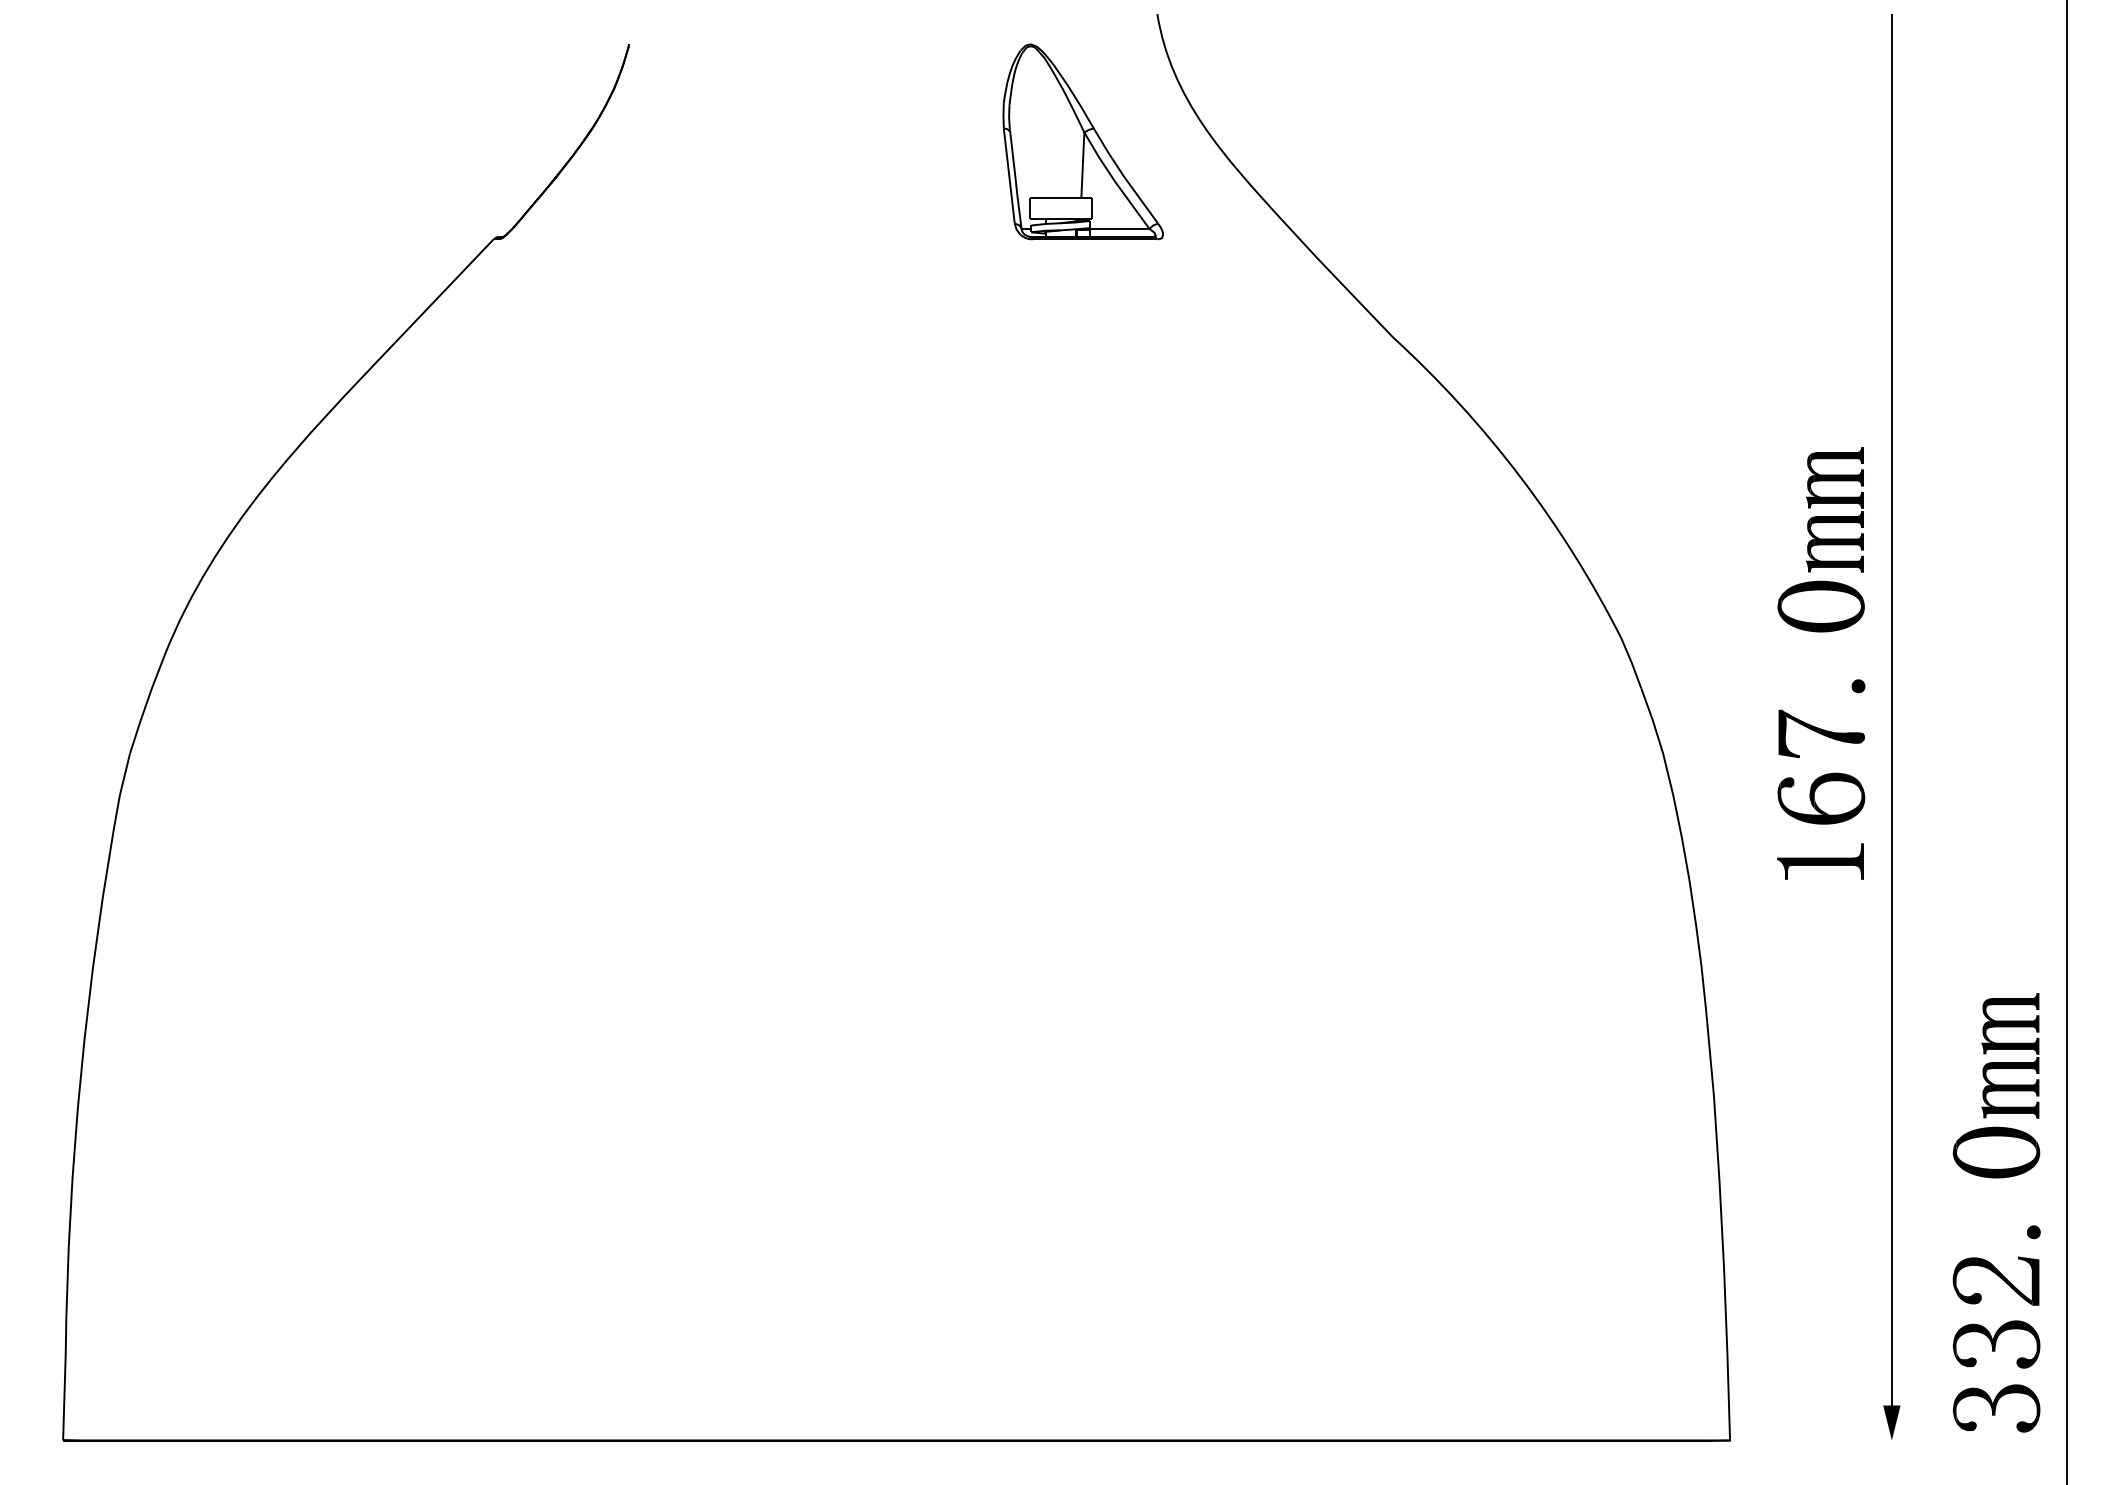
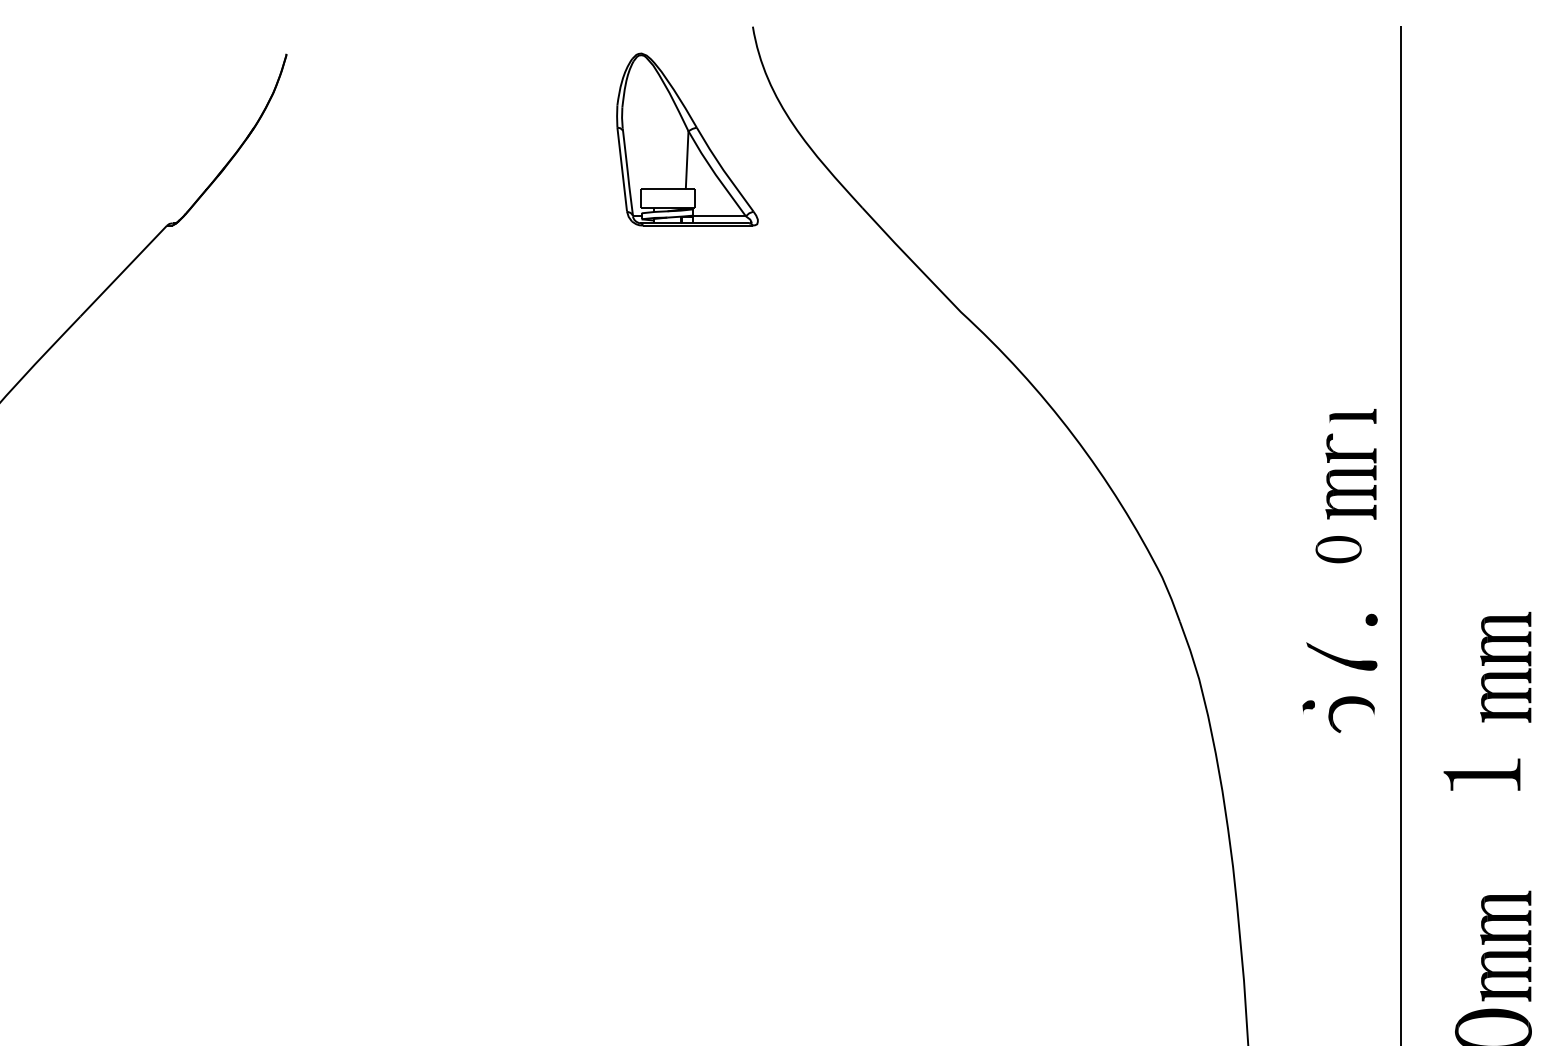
fill: (1835, 469) -> (1351, 428), removed
part: (1820, 606) -> (1338, 549), size x0.6
fill: (1789, 733) -> (1310, 661), removed
part: (2010, 739) -> (1505, 666), added
fill: (1821, 803) -> (1339, 723), removed
part: (1820, 861) -> (1481, 774), moved

